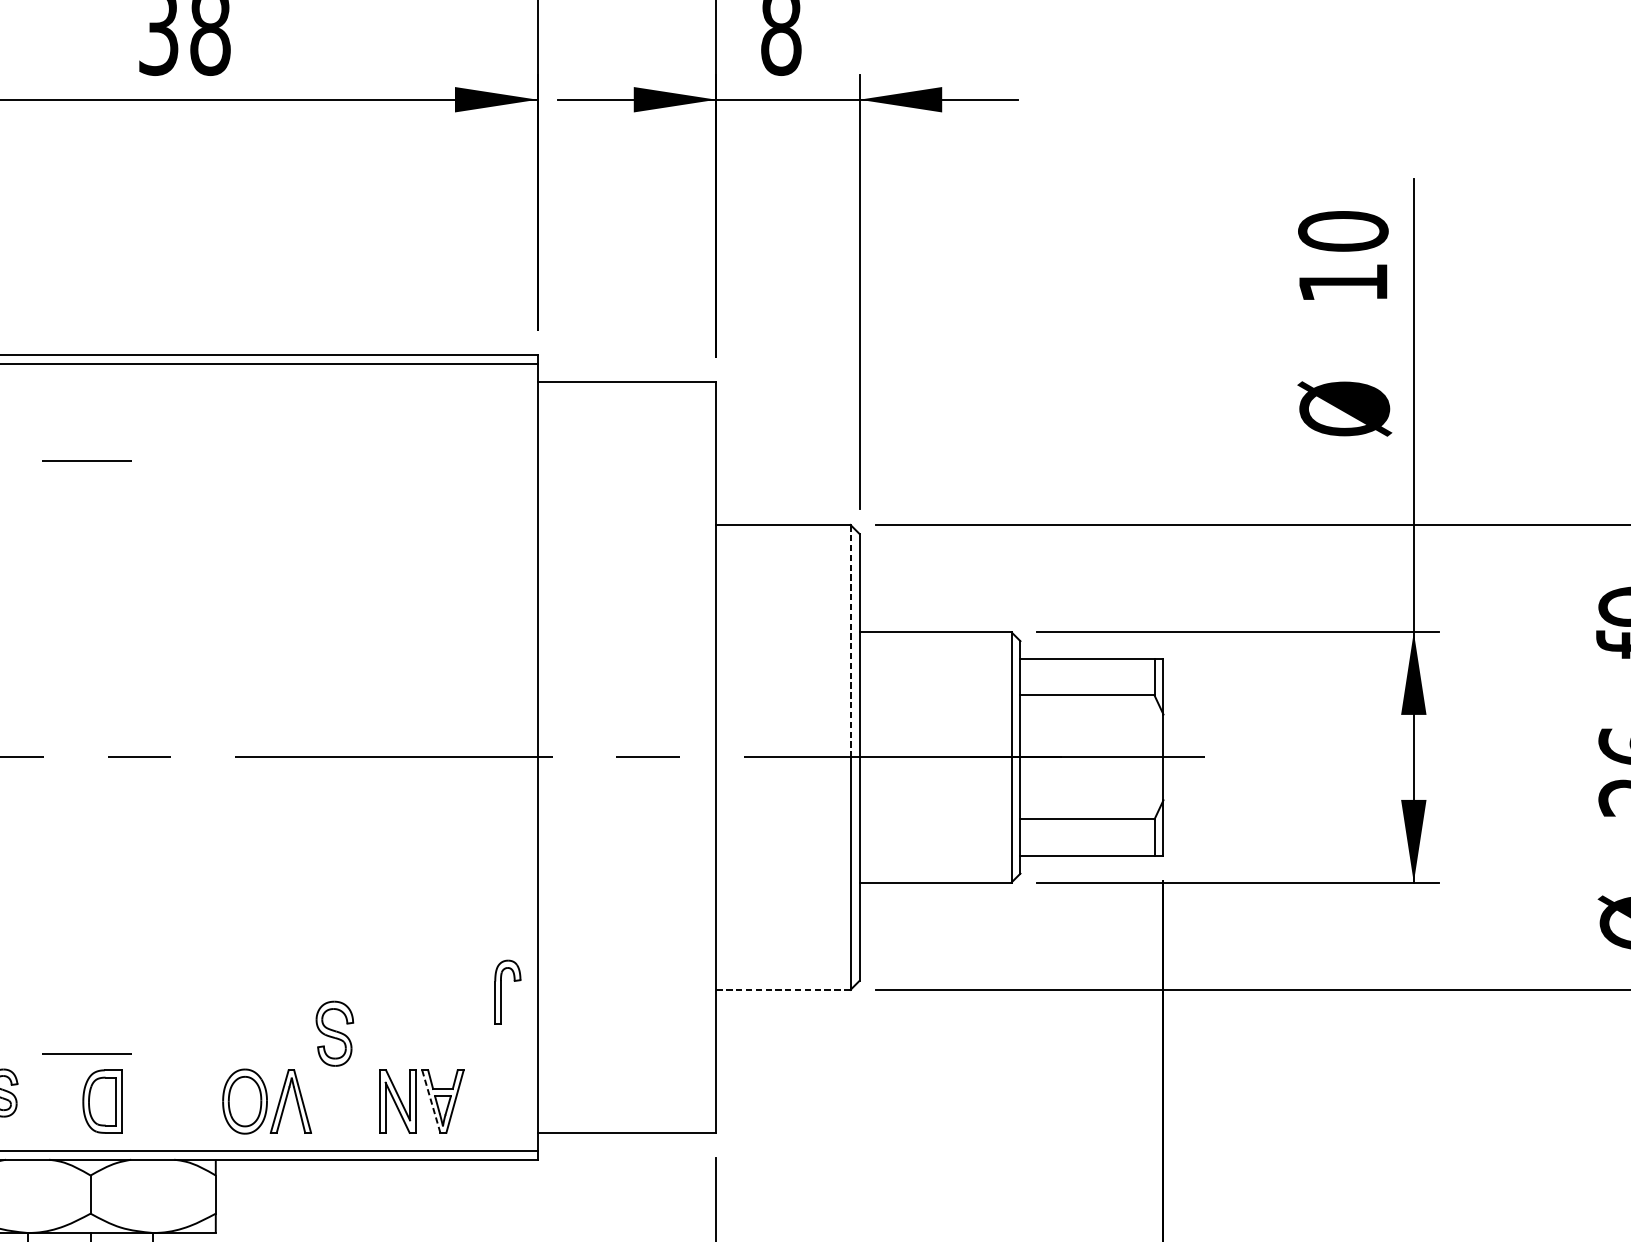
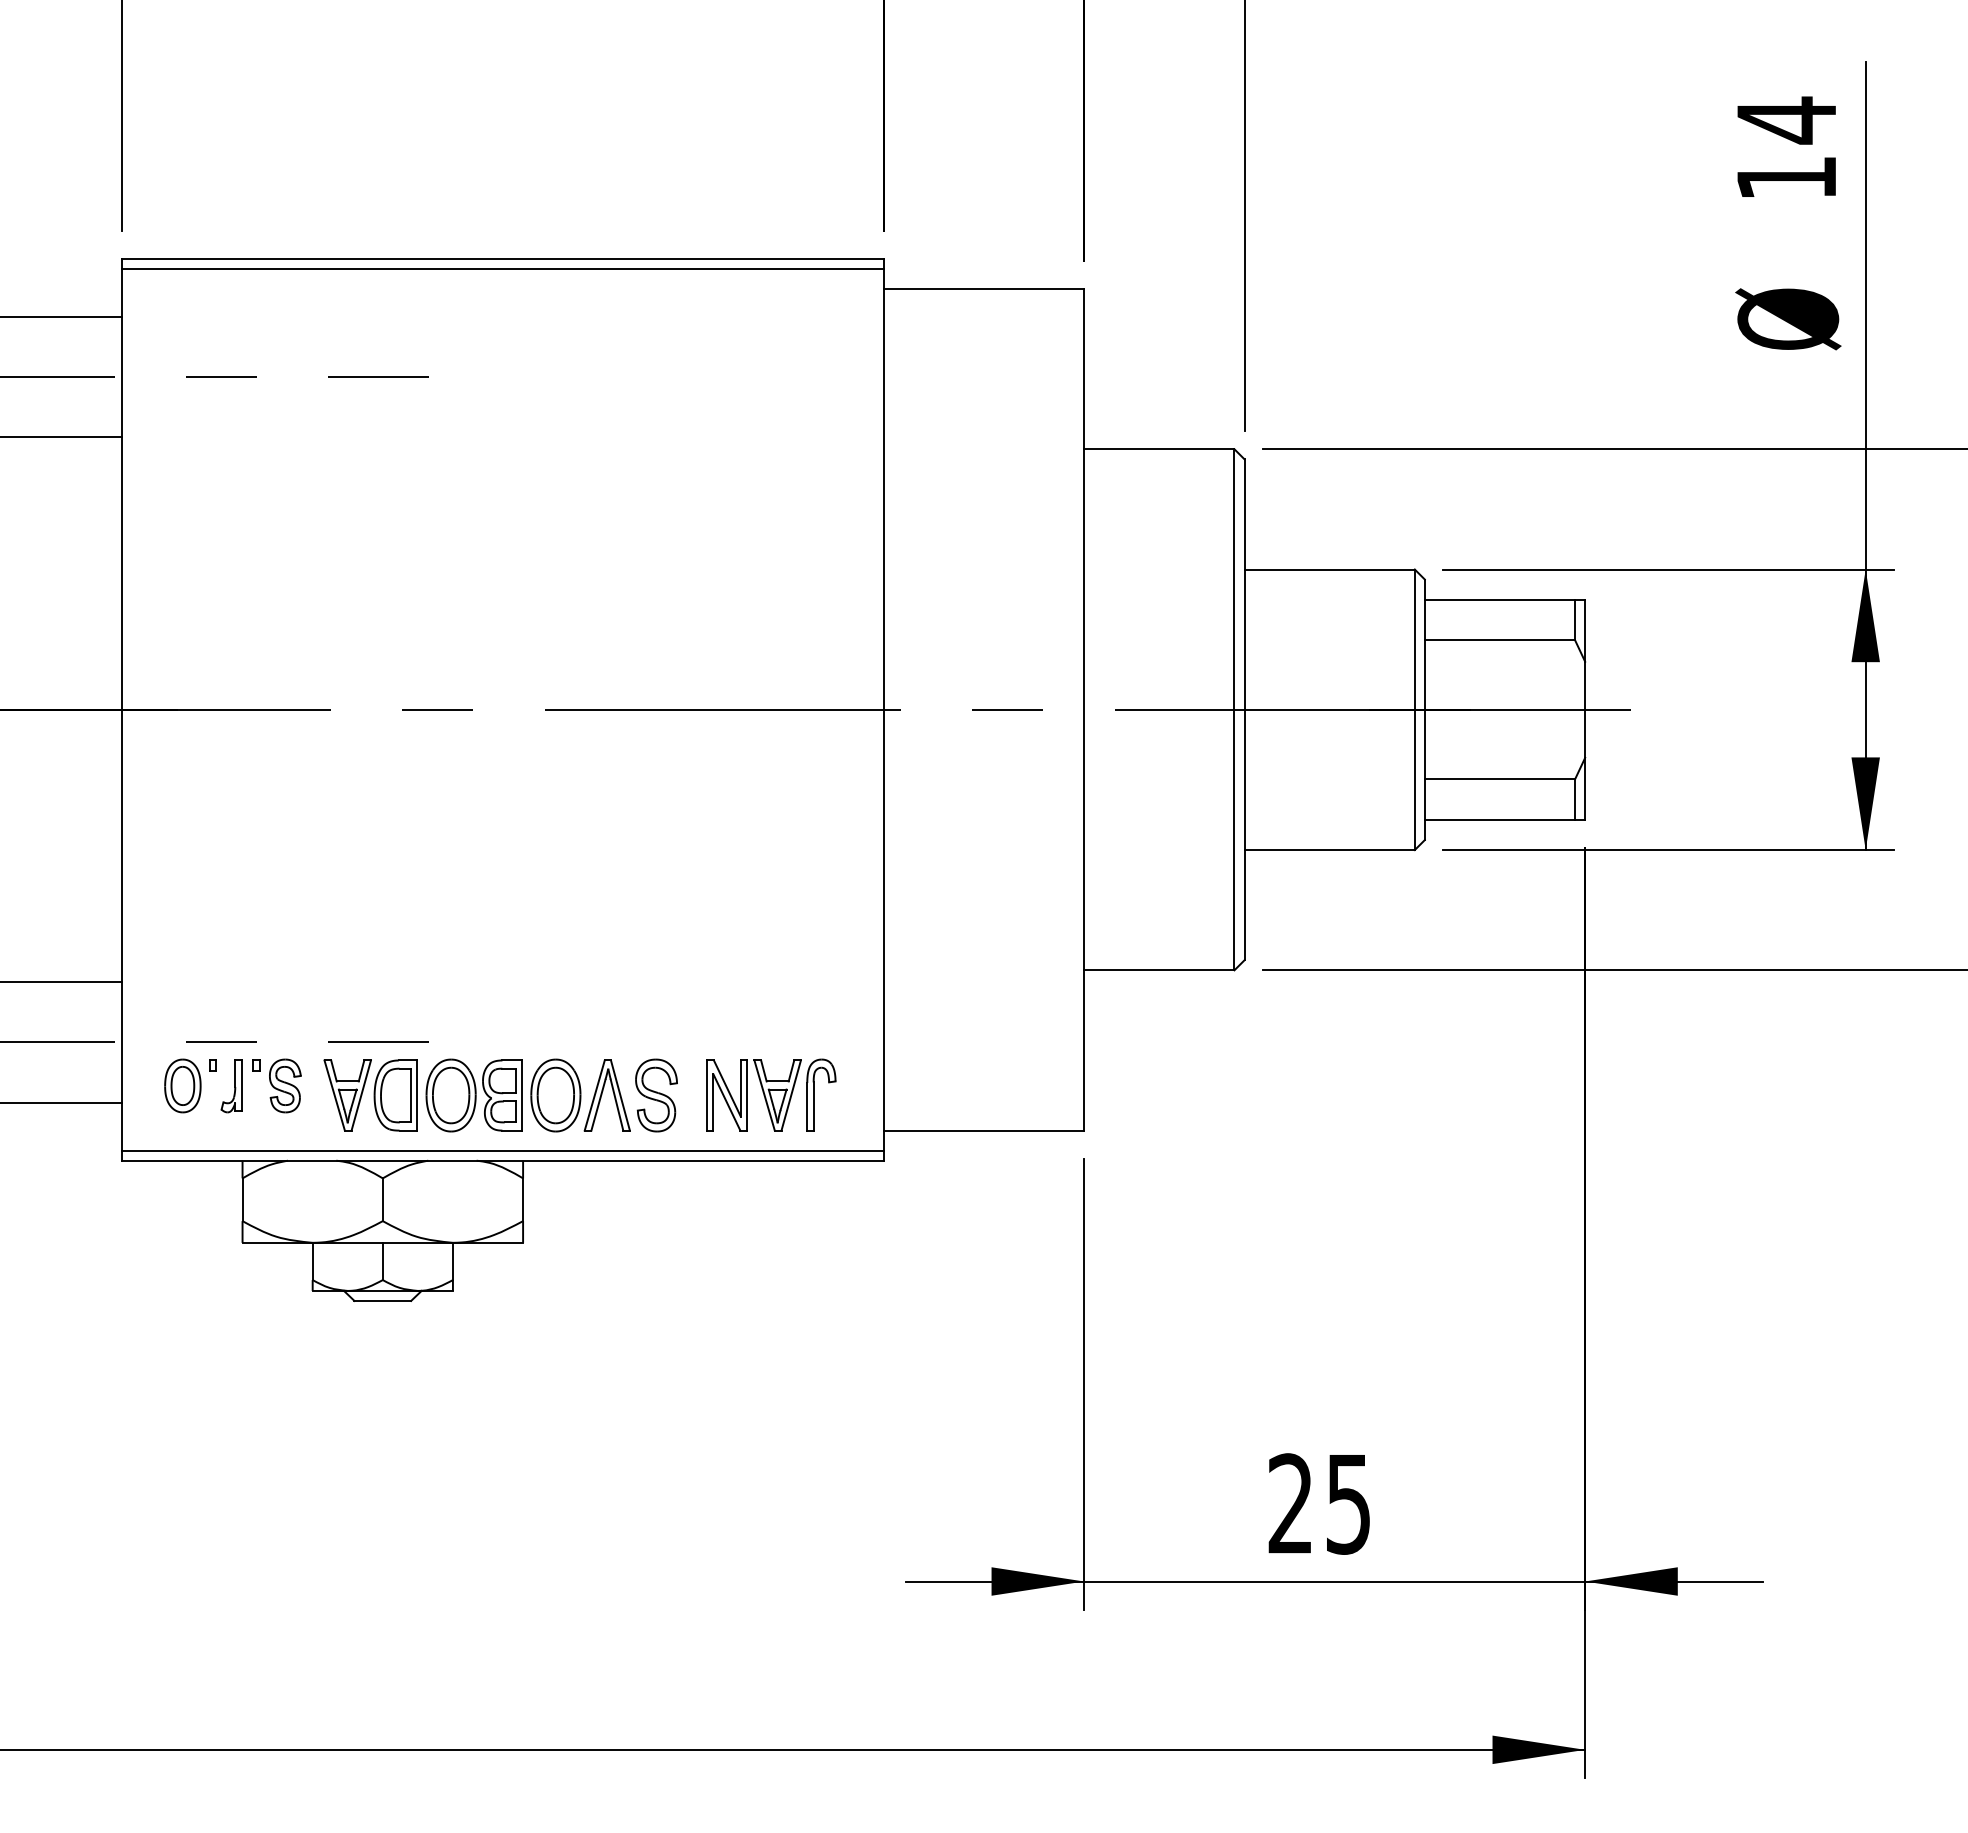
text: (1343, 231) -> (1786, 120), 10 -> 14
line: (850, 641) -> (1234, 579), dashed -> solid
line: (783, 990) -> (1159, 970), dashed -> solid
part: (501, 991) -> (814, 1094), moved
part: (334, 1033) -> (656, 1095), moved
part: (59, 1101) -> (347, 1095), added
part: (171, 1101) -> (473, 1095), added
line: (431, 1101) -> (764, 1095), dashed -> solid

